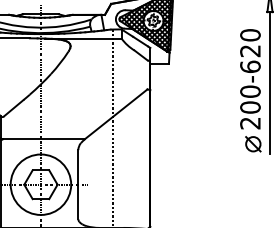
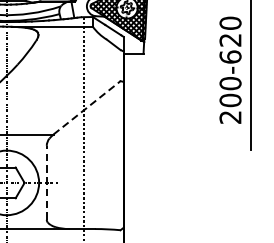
line: (116, 114) -> (87, 107), solid -> dashed
part: (253, 144) -> (233, 139), removed
line: (78, 184) -> (46, 182), solid -> dashed

